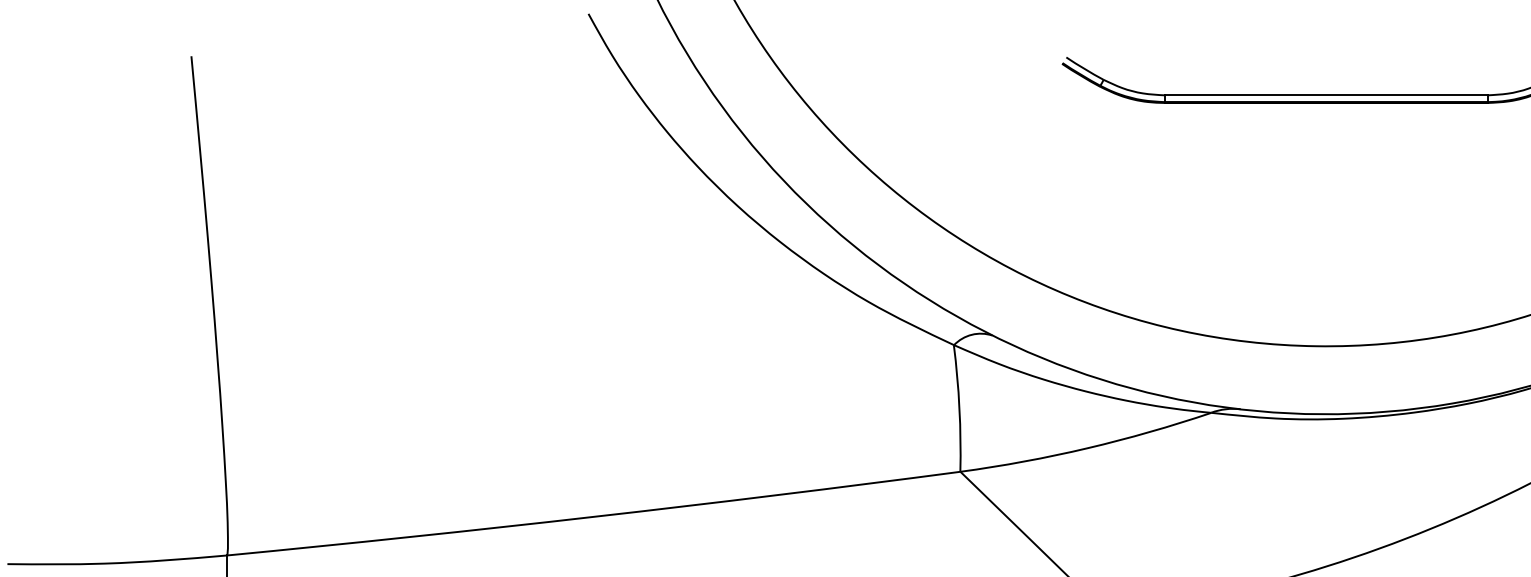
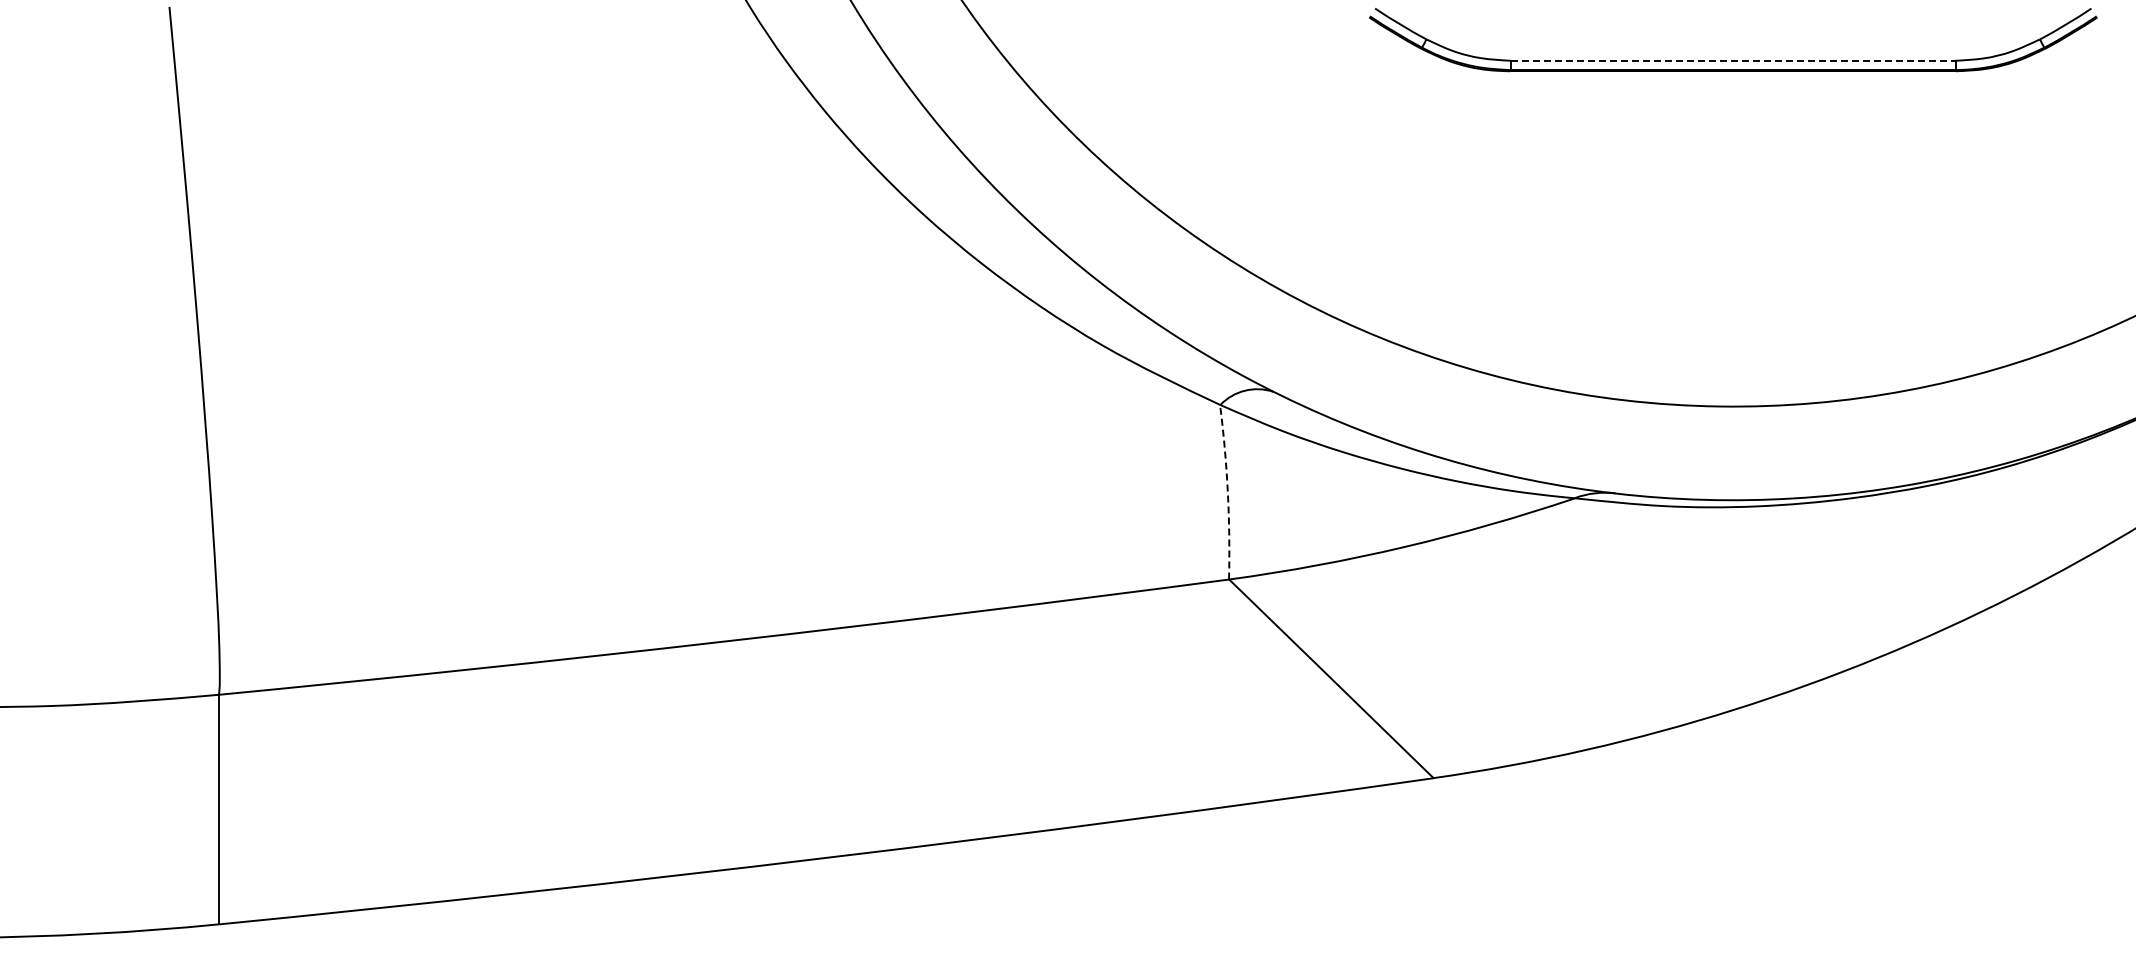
line: (1326, 95) -> (1733, 60), solid -> dashed
arc: (959, 408) -> (1227, 492), solid -> dashed

